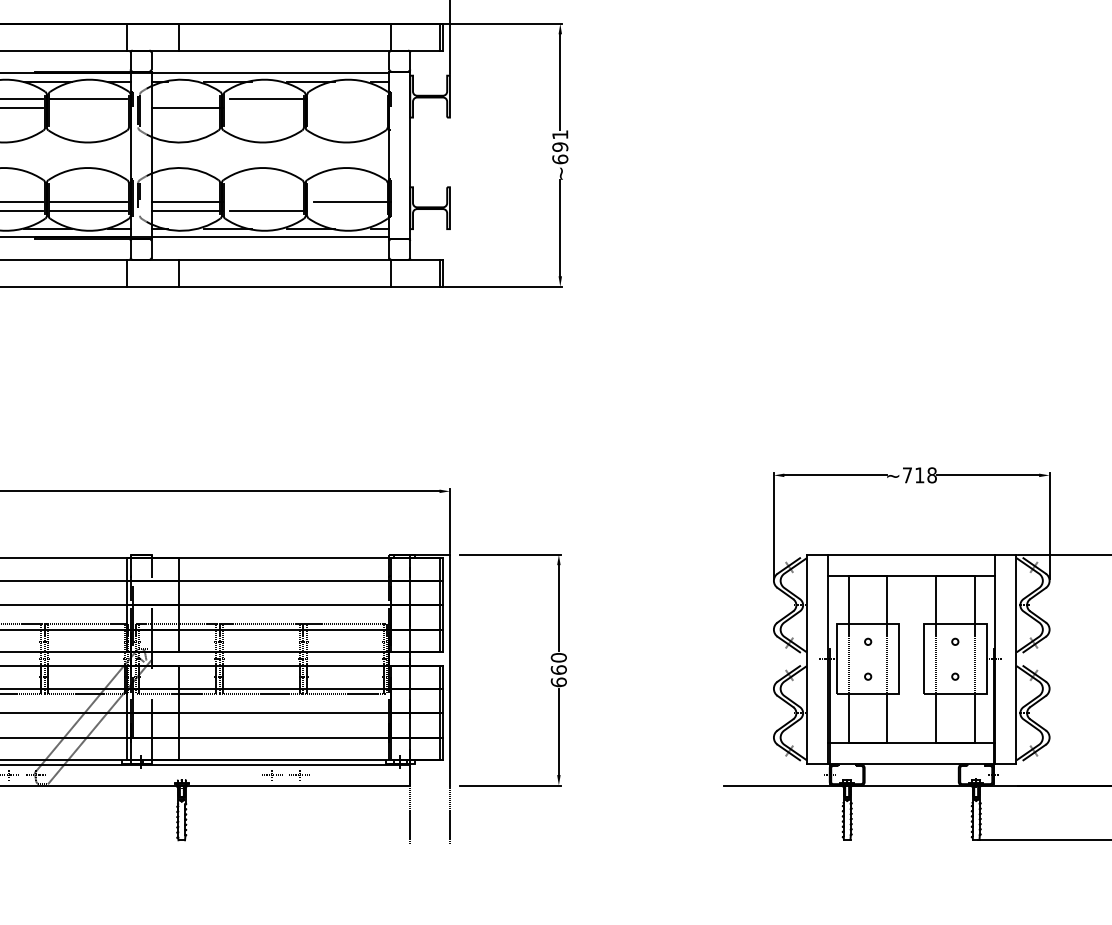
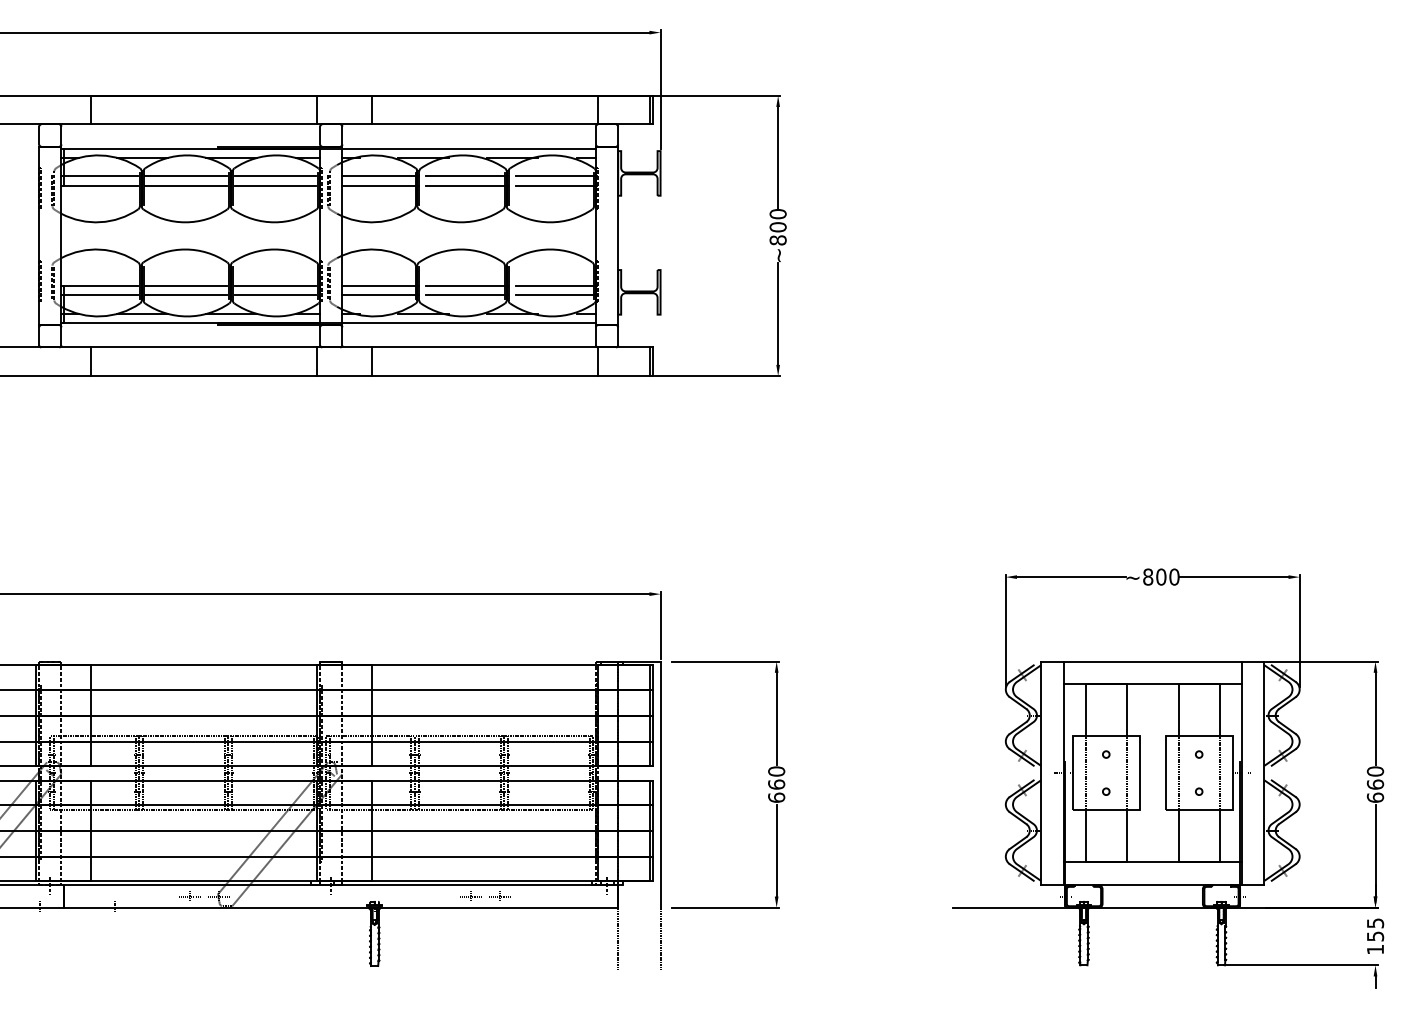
line: (187, 99) -> (380, 176), added
line: (352, 99) -> (556, 176), added
line: (88, 107) -> (275, 185), added
line: (268, 107) -> (467, 185), added
line: (352, 107) -> (556, 185), added
text: (559, 147) -> (777, 227), ~691 -> ~800
line: (268, 202) -> (467, 286), added
line: (352, 211) -> (556, 295), added
text: (919, 474) -> (1161, 576), ~718 -> ~800

